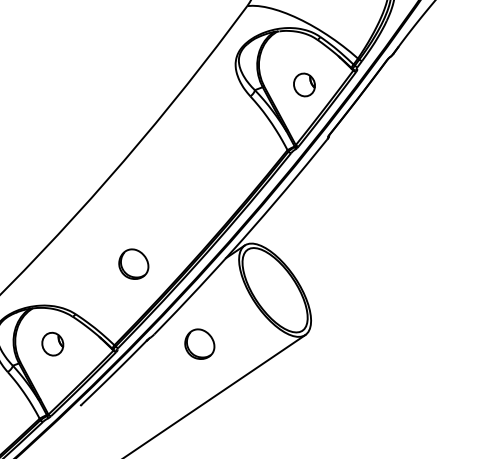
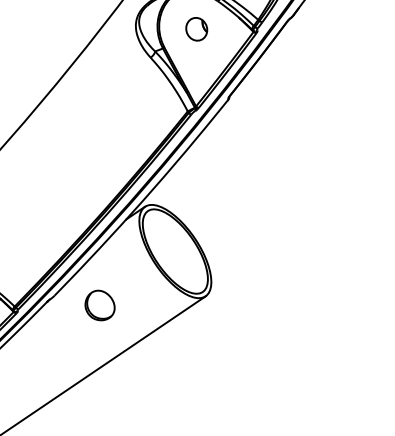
part: (304, 84) -> (196, 28), moved
part: (133, 263) -> (33, 224), removed

